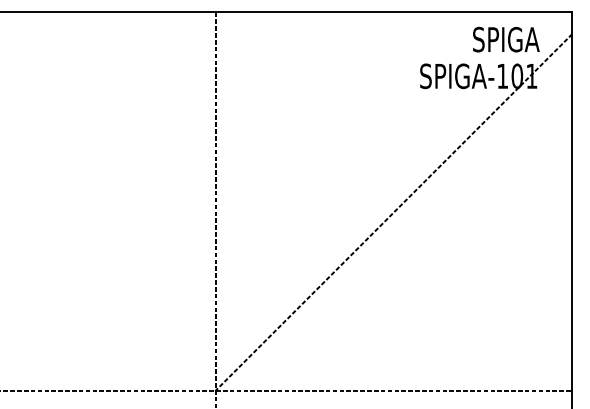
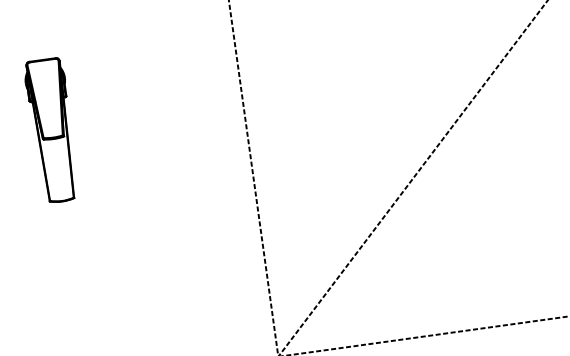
part: (40, 158) -> (52, 130), added

